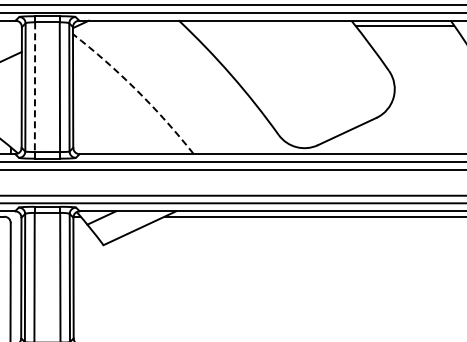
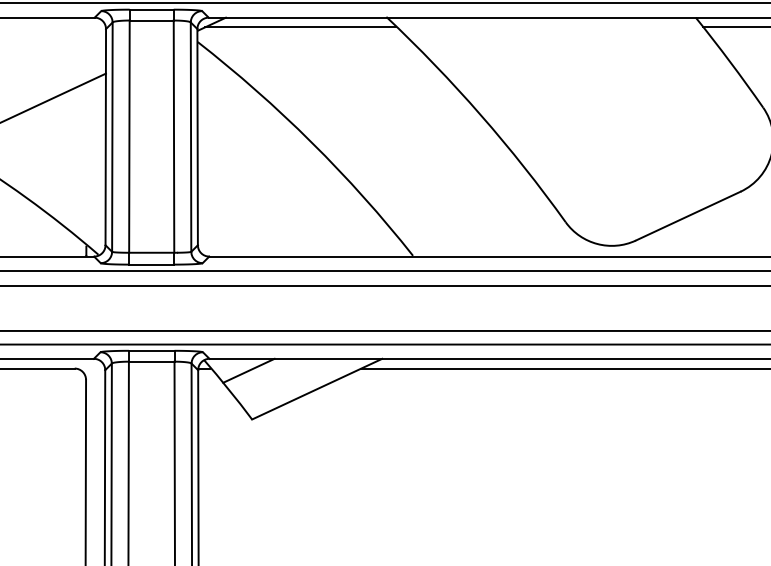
line: (130, 26) -> (300, 28), added
line: (35, 87) -> (130, 137), dashed -> solid
arc: (136, 90) -> (311, 142), dashed -> solid

